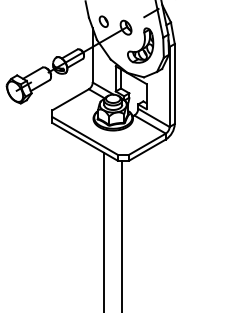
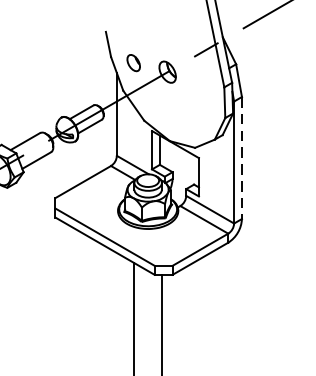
part: (140, 45) -> (189, 99), removed
line: (174, 84) -> (241, 158), solid -> dashed

